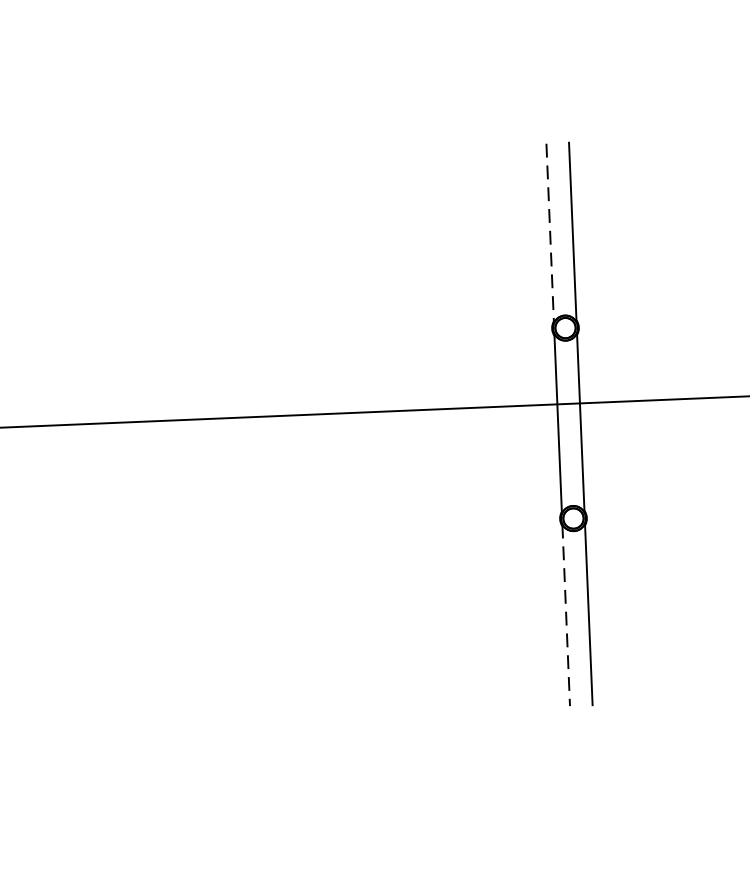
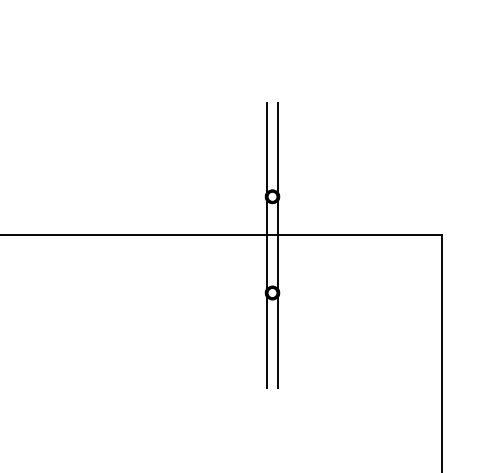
line: (549, 234) -> (266, 149), dashed -> solid
line: (565, 615) -> (266, 341), dashed -> solid

